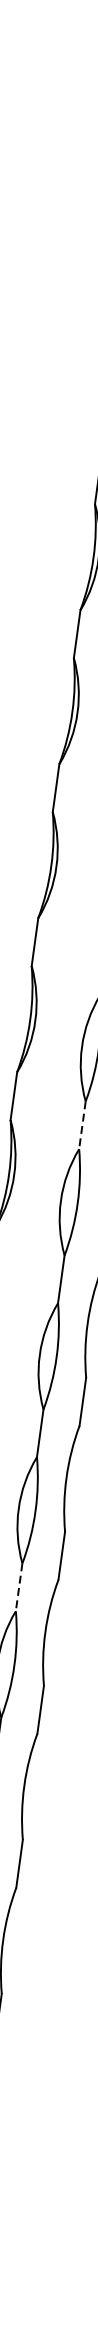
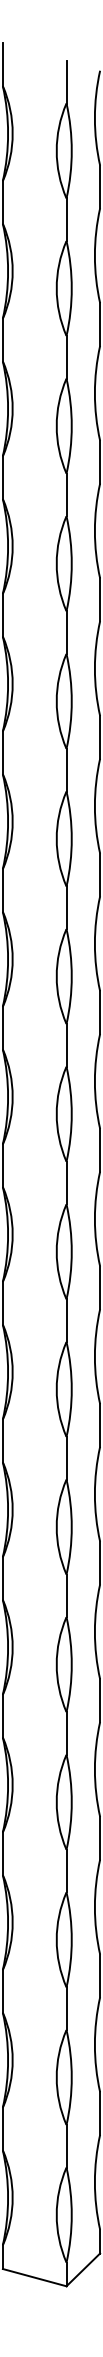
line: (82, 1126) -> (66, 1321), dashed -> solid
line: (19, 1587) -> (66, 1733), dashed -> solid

